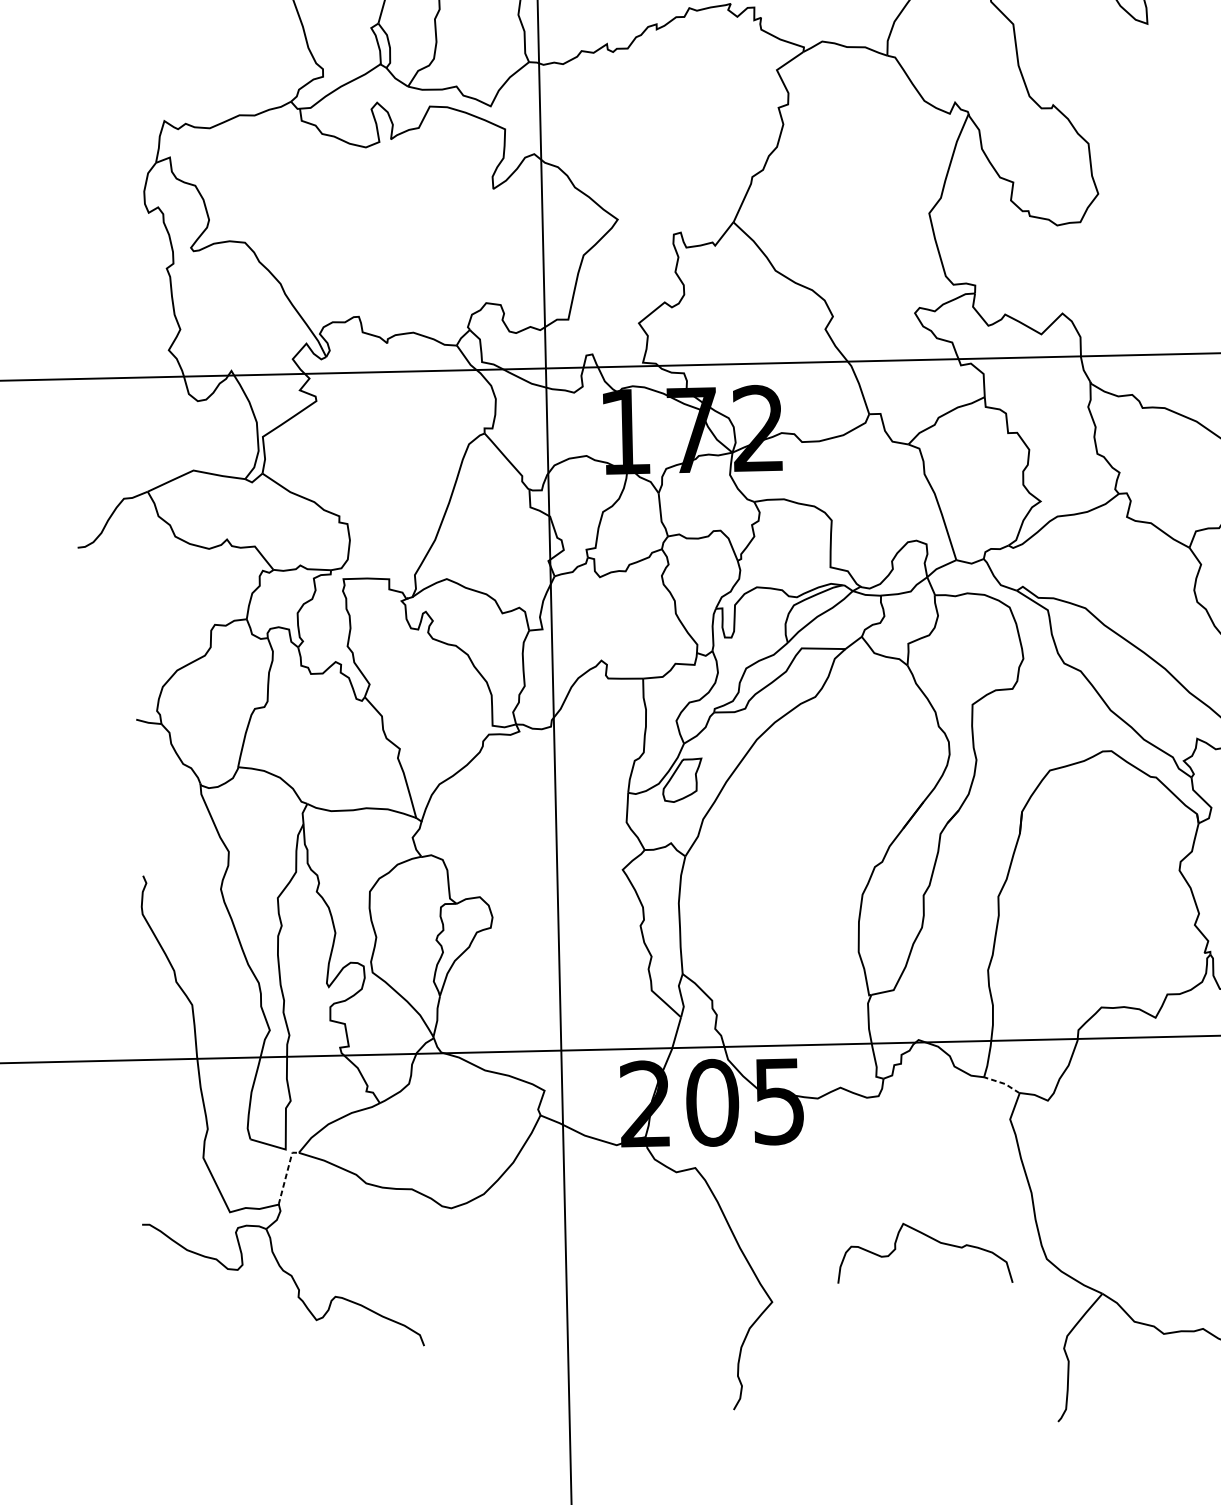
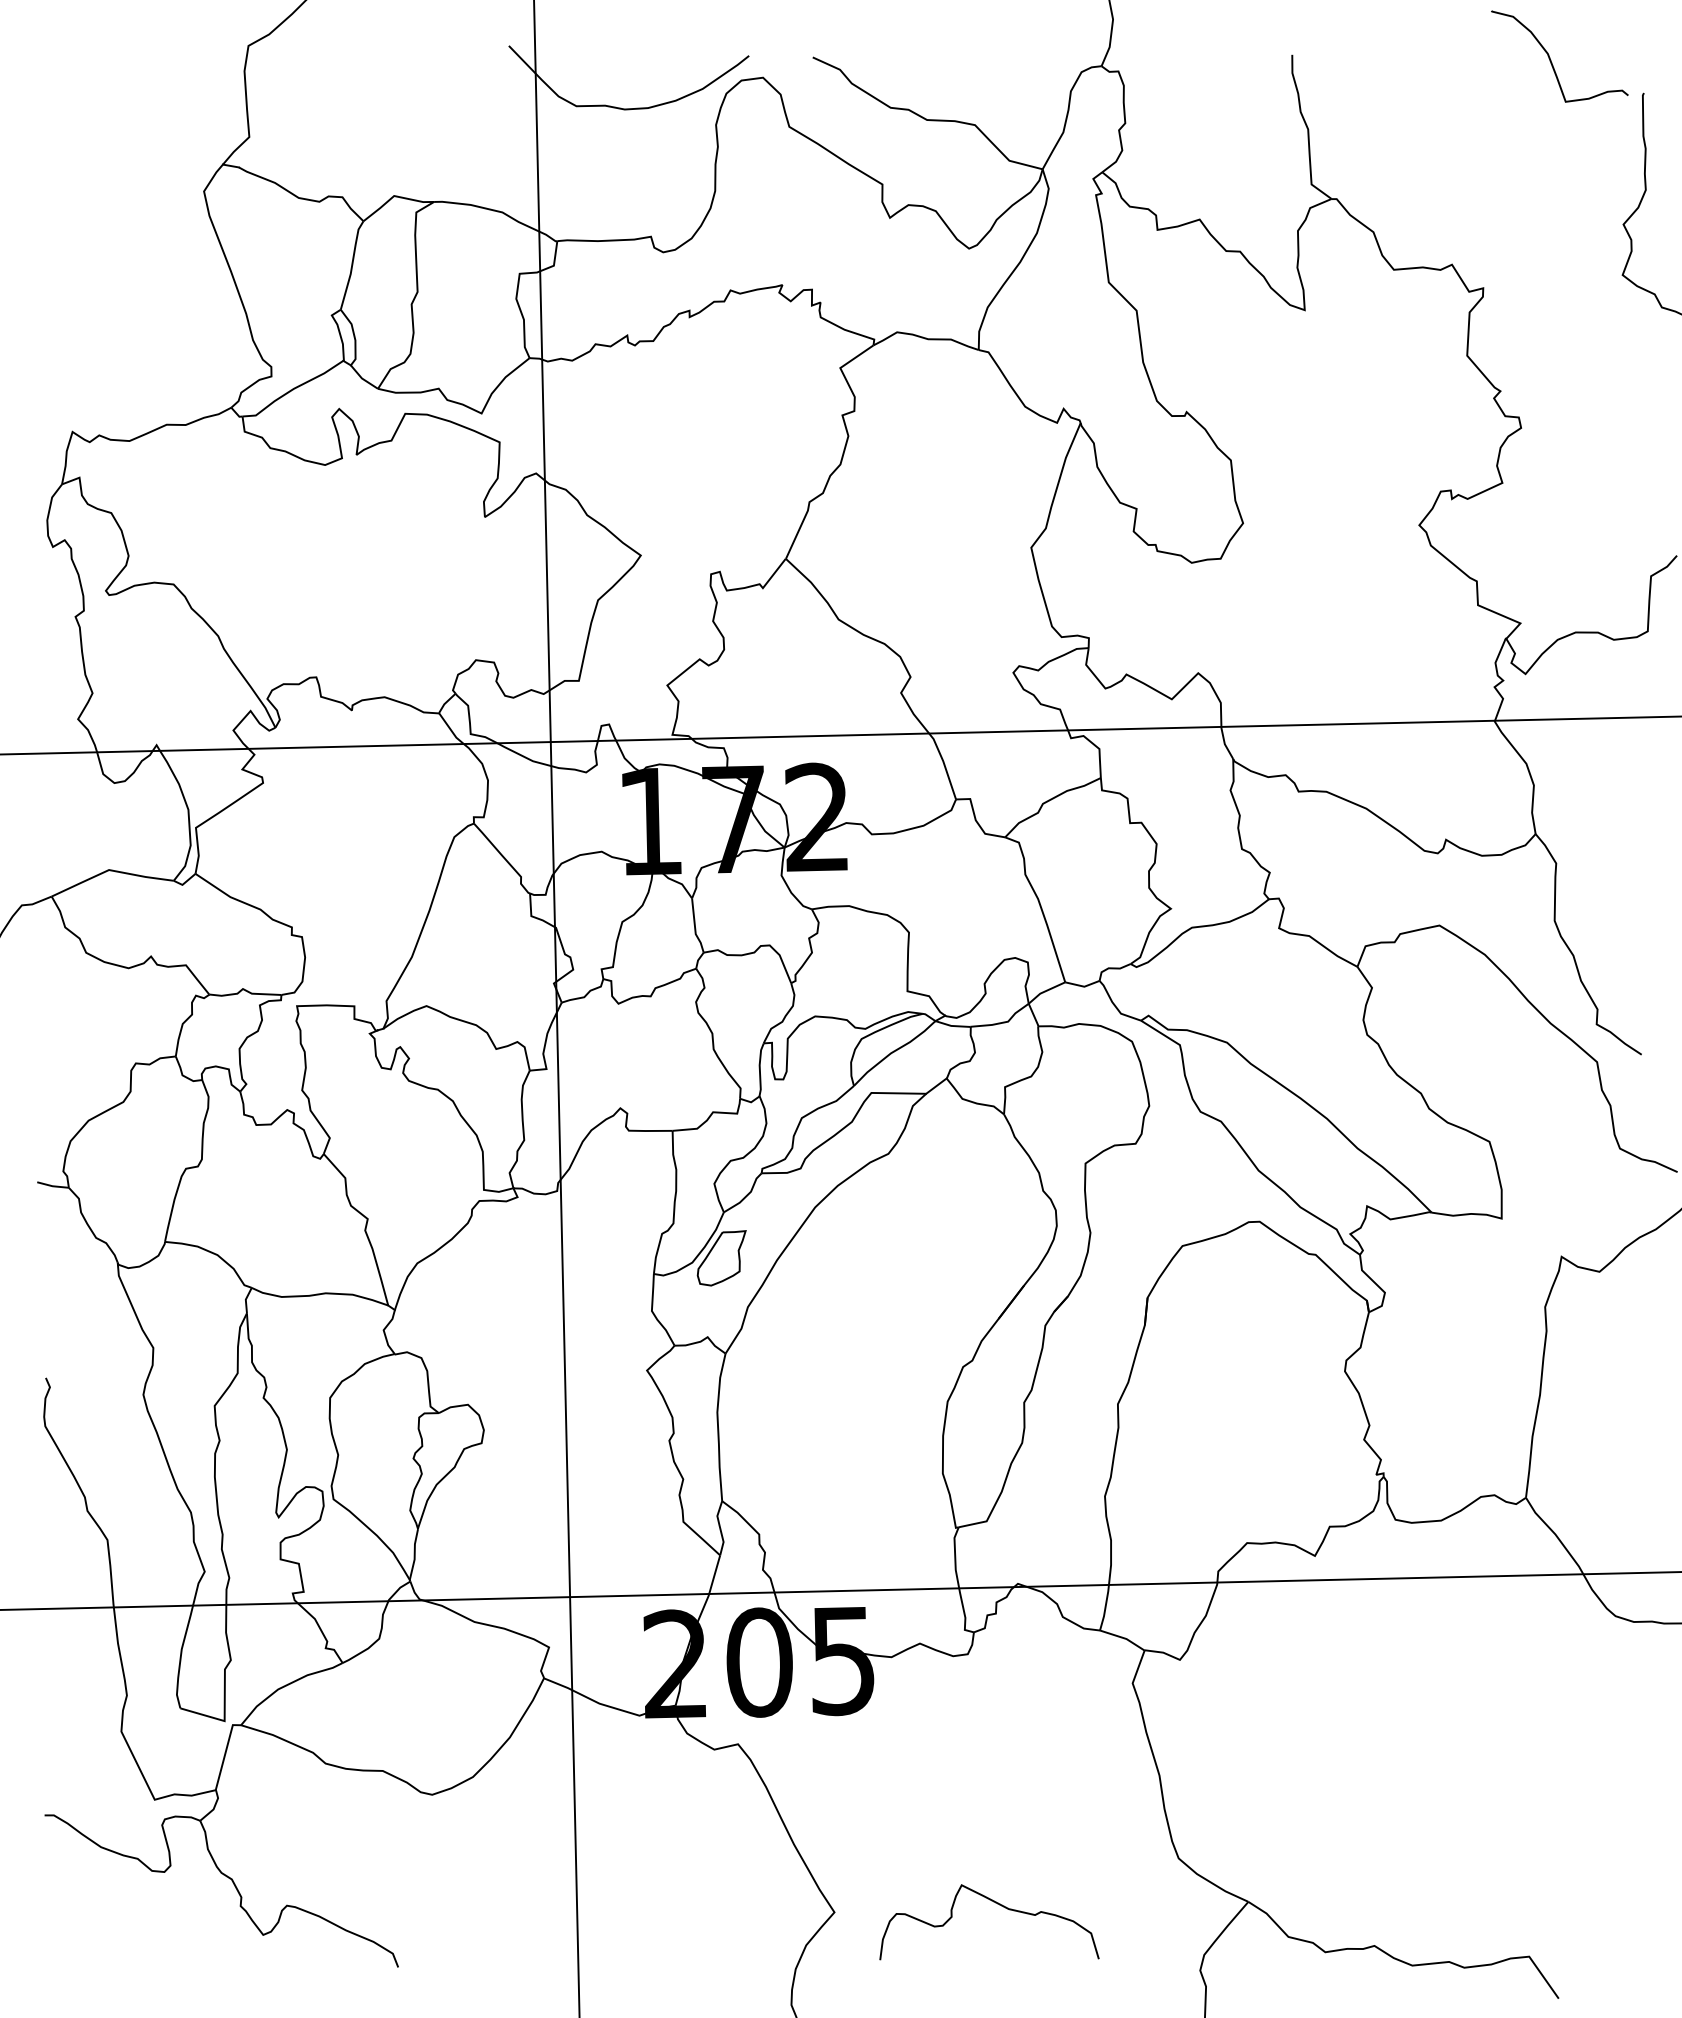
line: (1003, 1083) -> (1124, 1638), dashed -> solid
line: (286, 1174) -> (225, 1752), dashed -> solid
curve: (931, 1239) -> (997, 1904), moved

